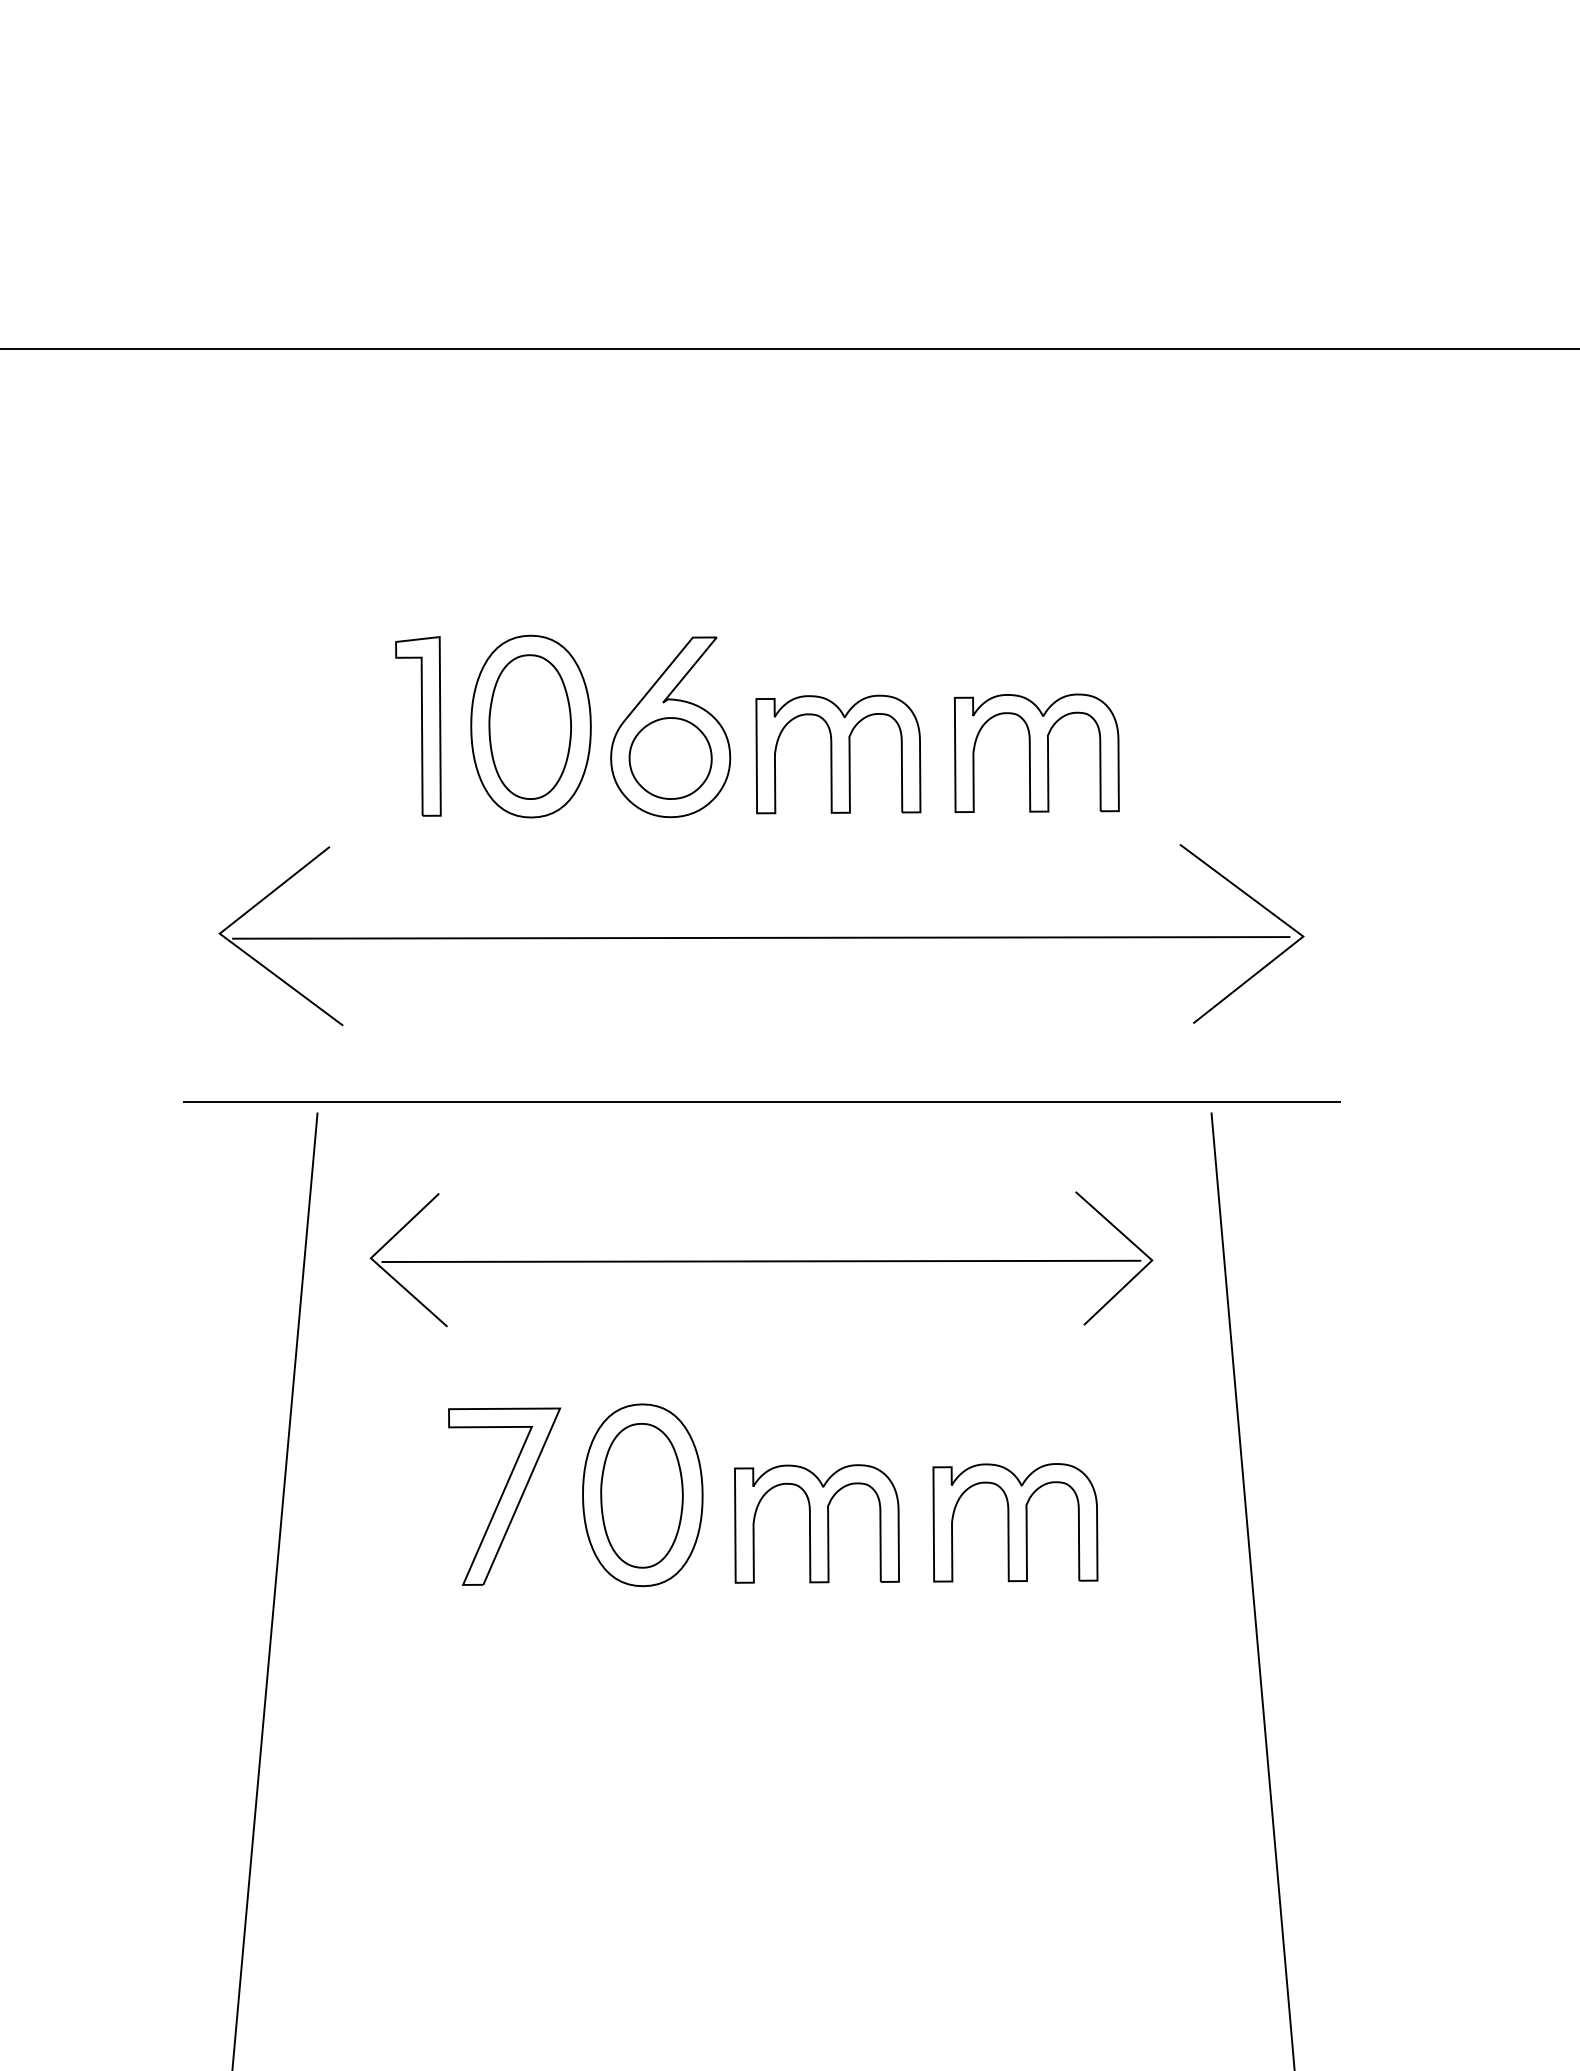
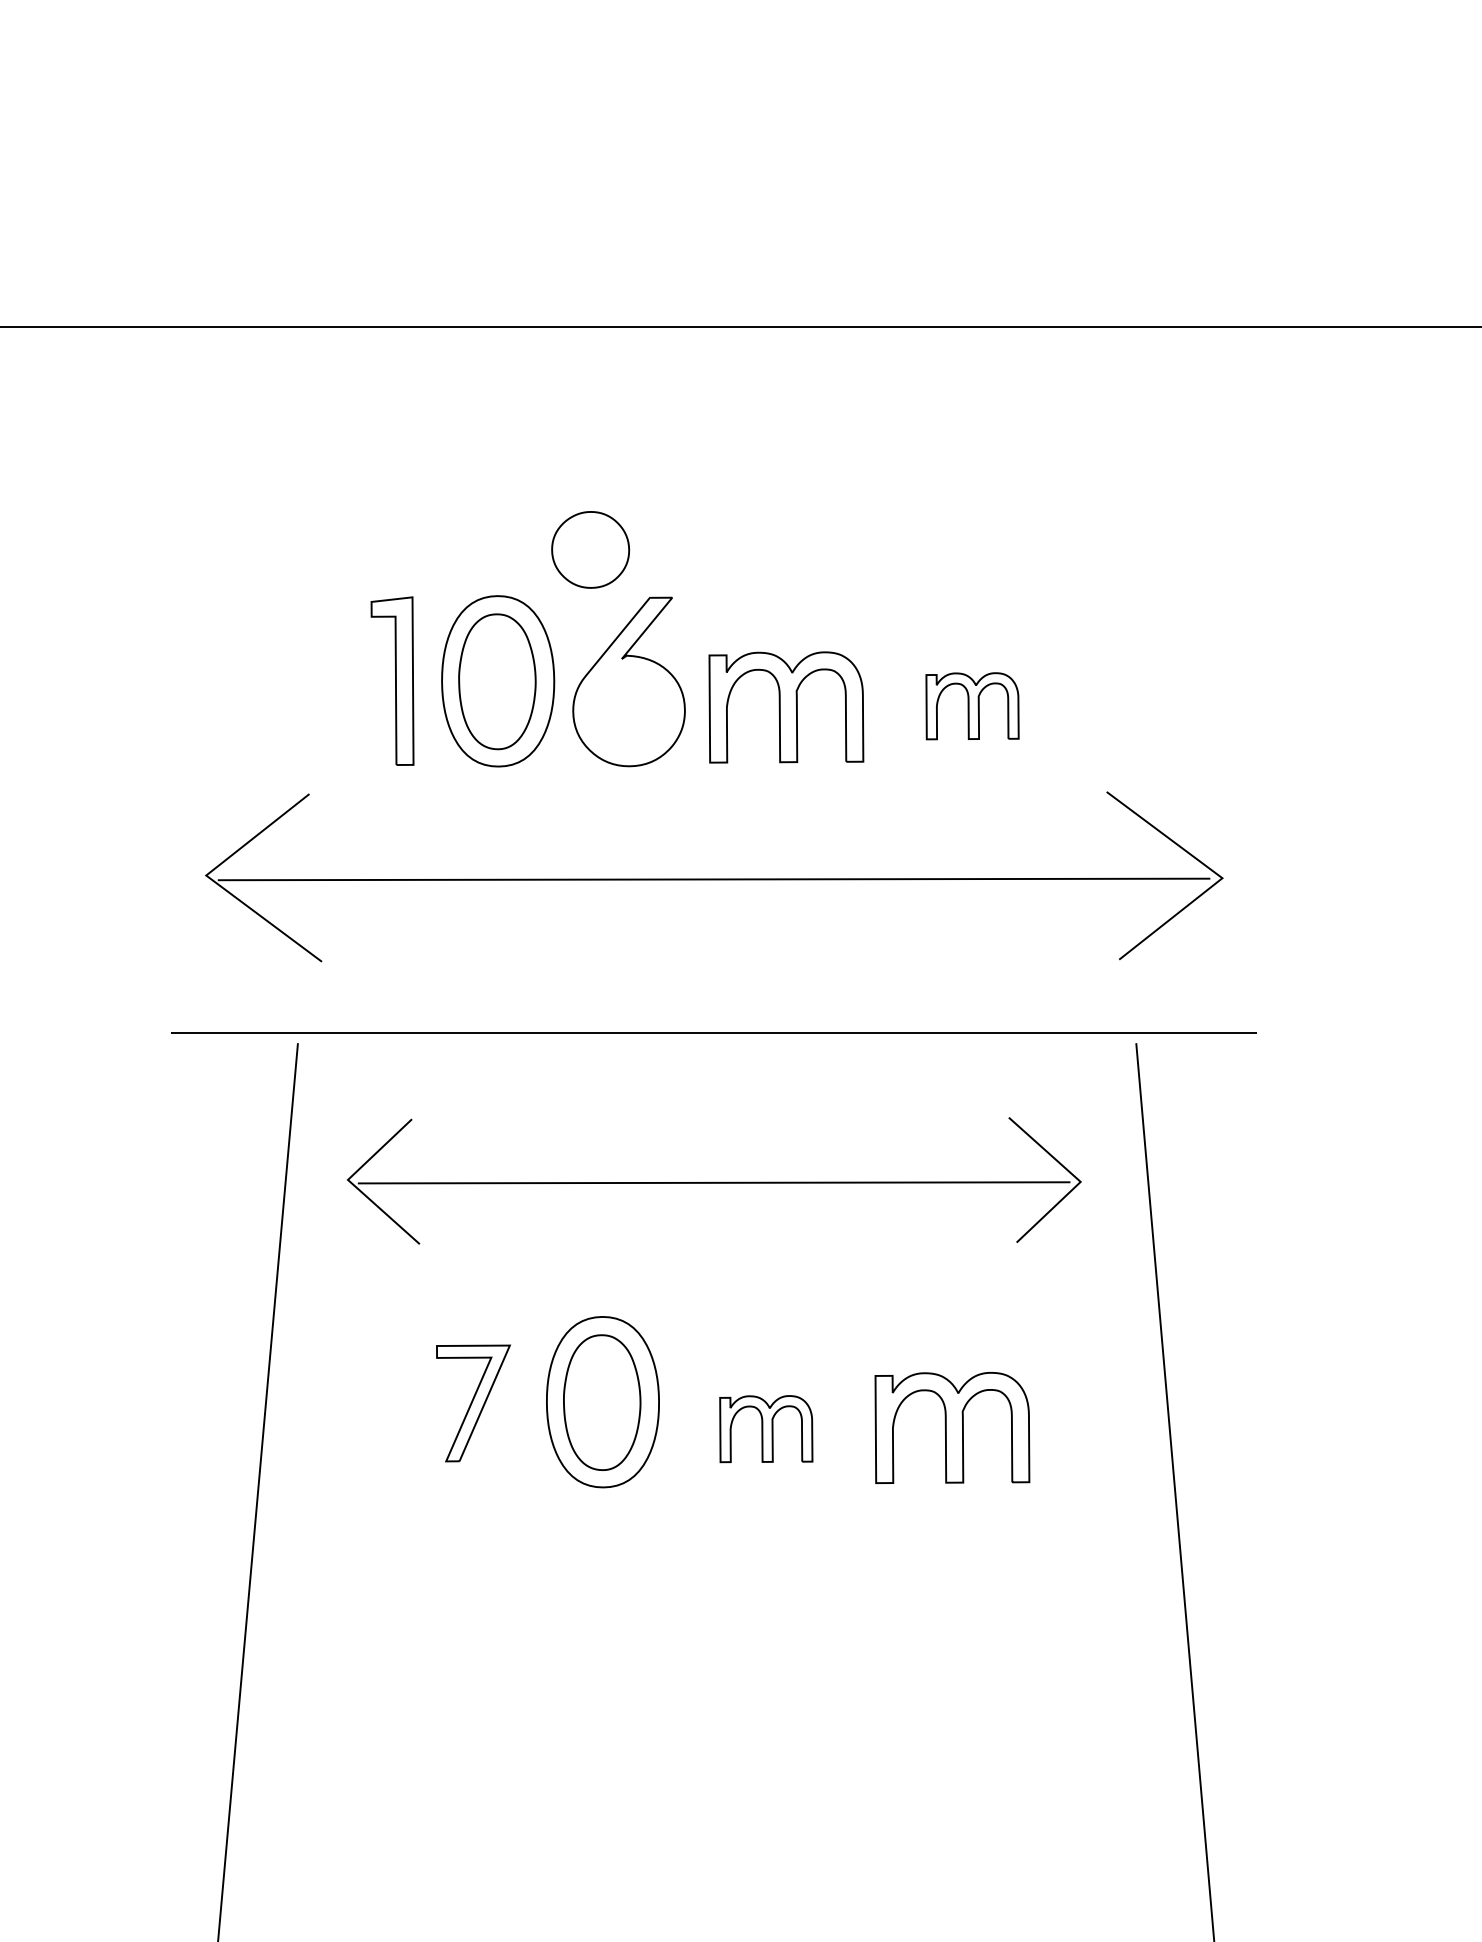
part: (1036, 752) -> (972, 705), size x0.6
part: (670, 758) -> (590, 549), moved
part: (504, 1496) -> (473, 1403), size x0.7
part: (816, 1523) -> (765, 1428), size x0.6

